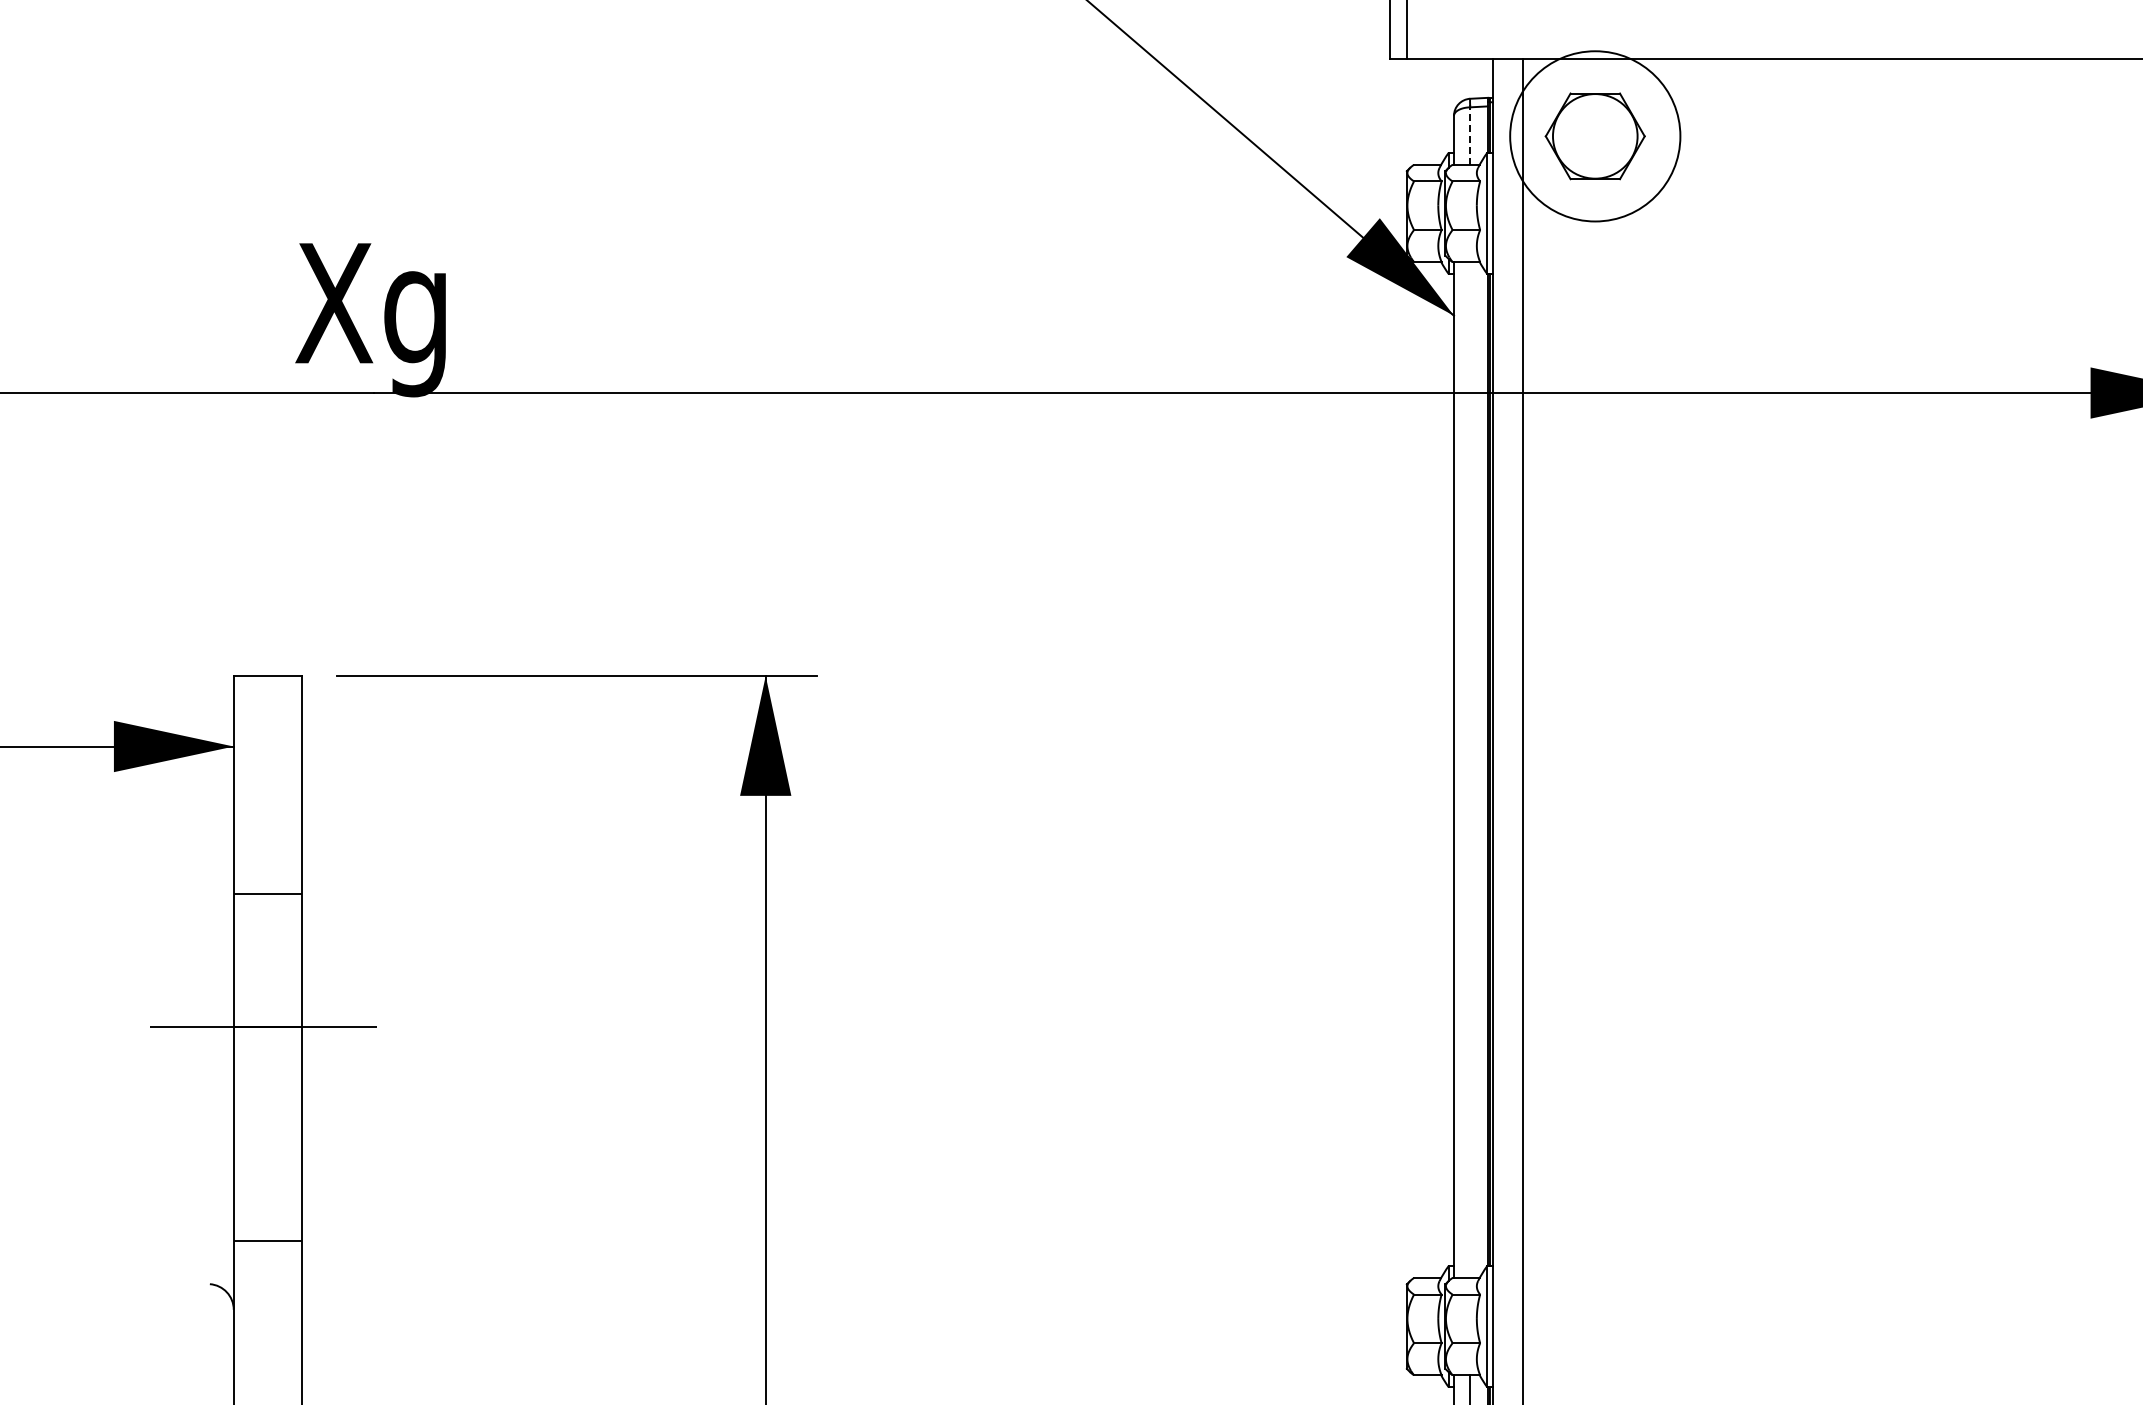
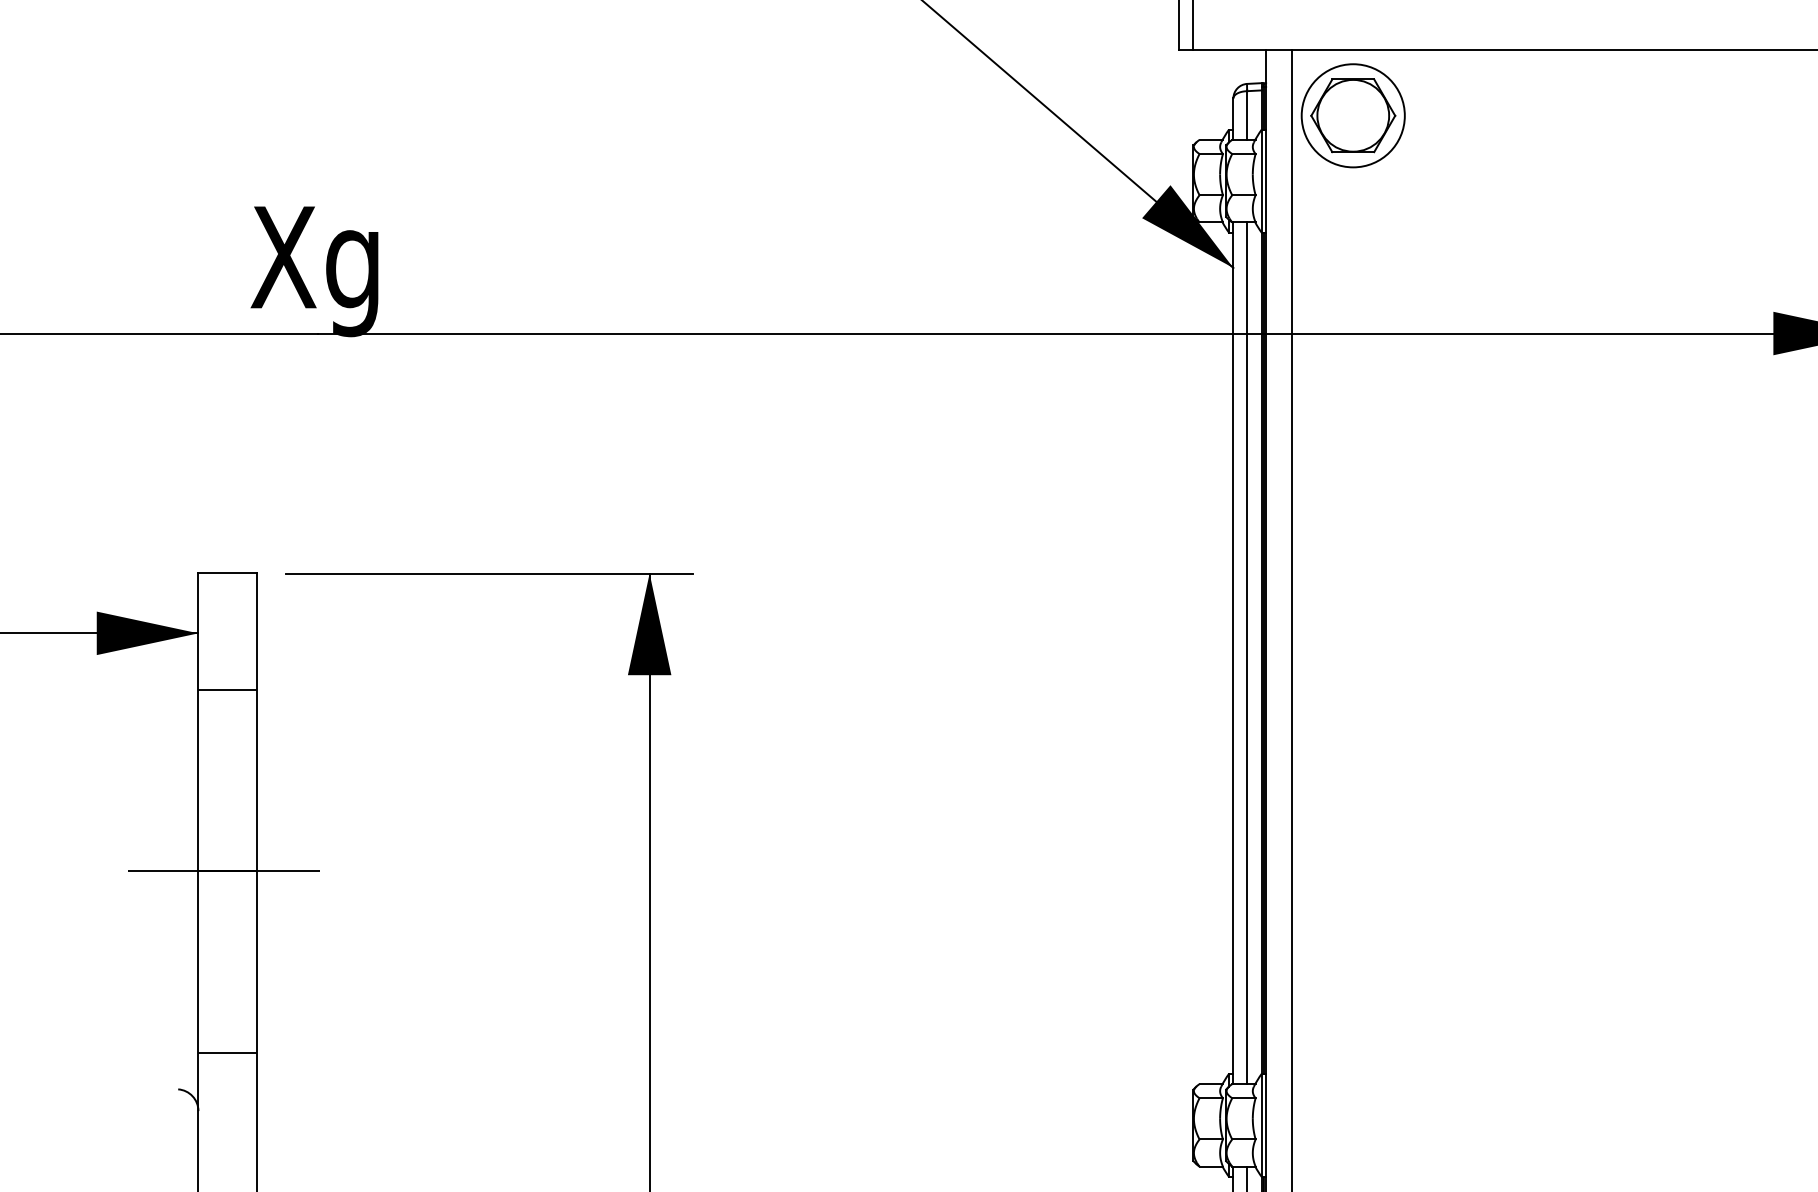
line: (1470, 136) -> (1247, 115), dashed -> solid
circle: (1595, 136) -> (1353, 115), size x0.71
line: (1470, 769) -> (1247, 652), added
line: (267, 893) -> (227, 689), moved

